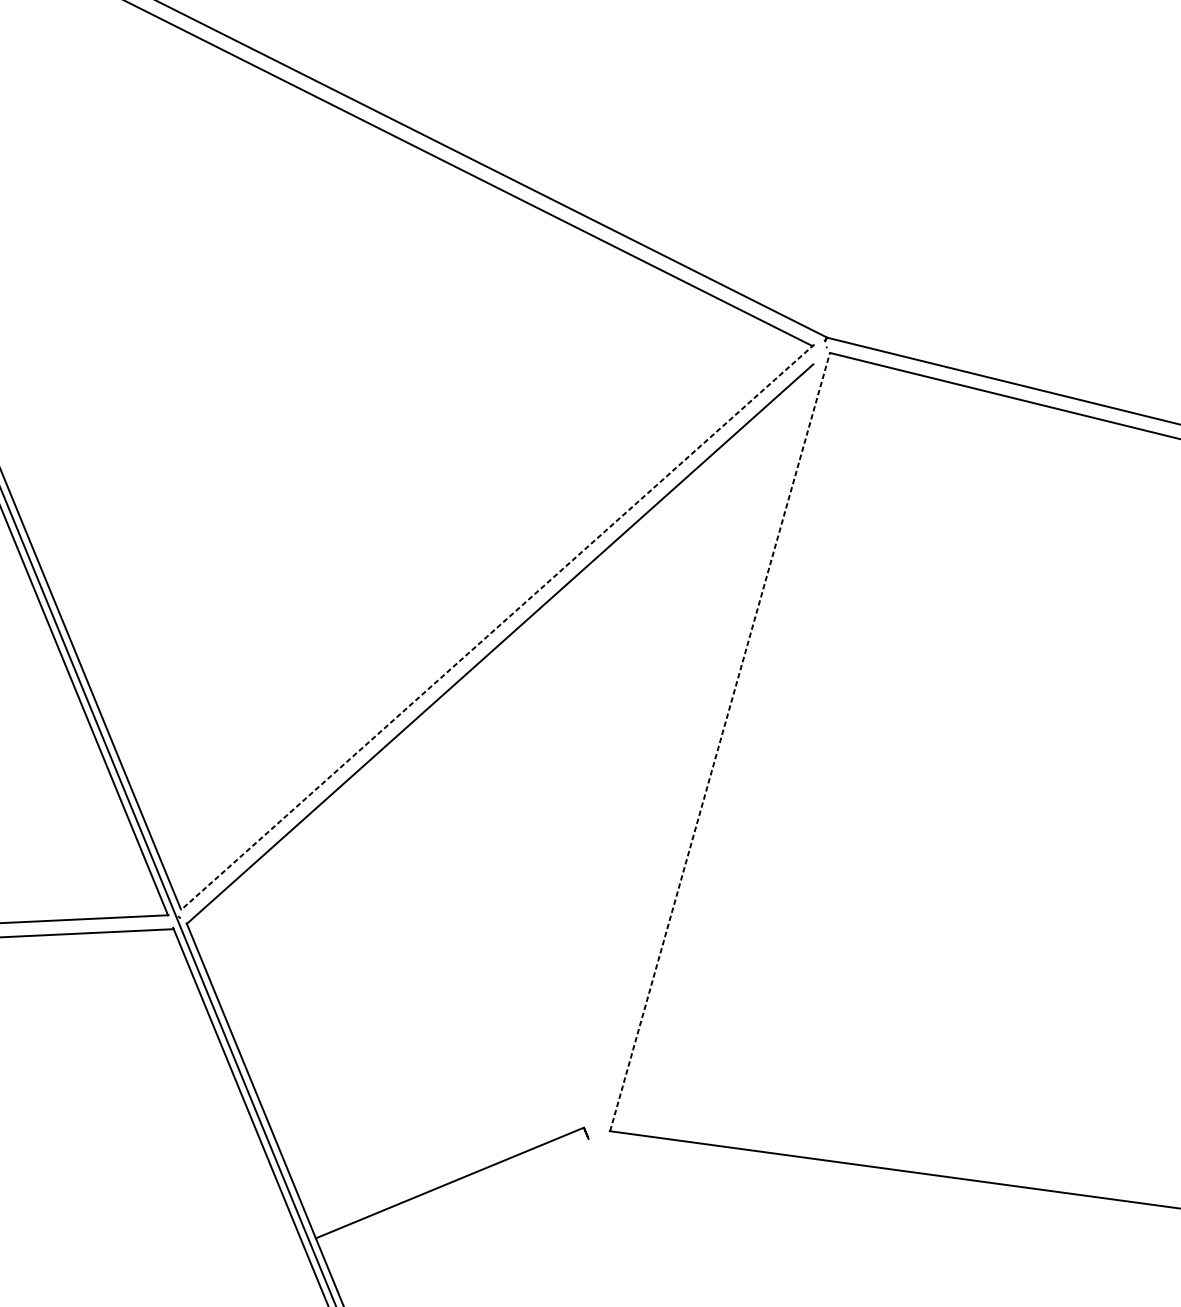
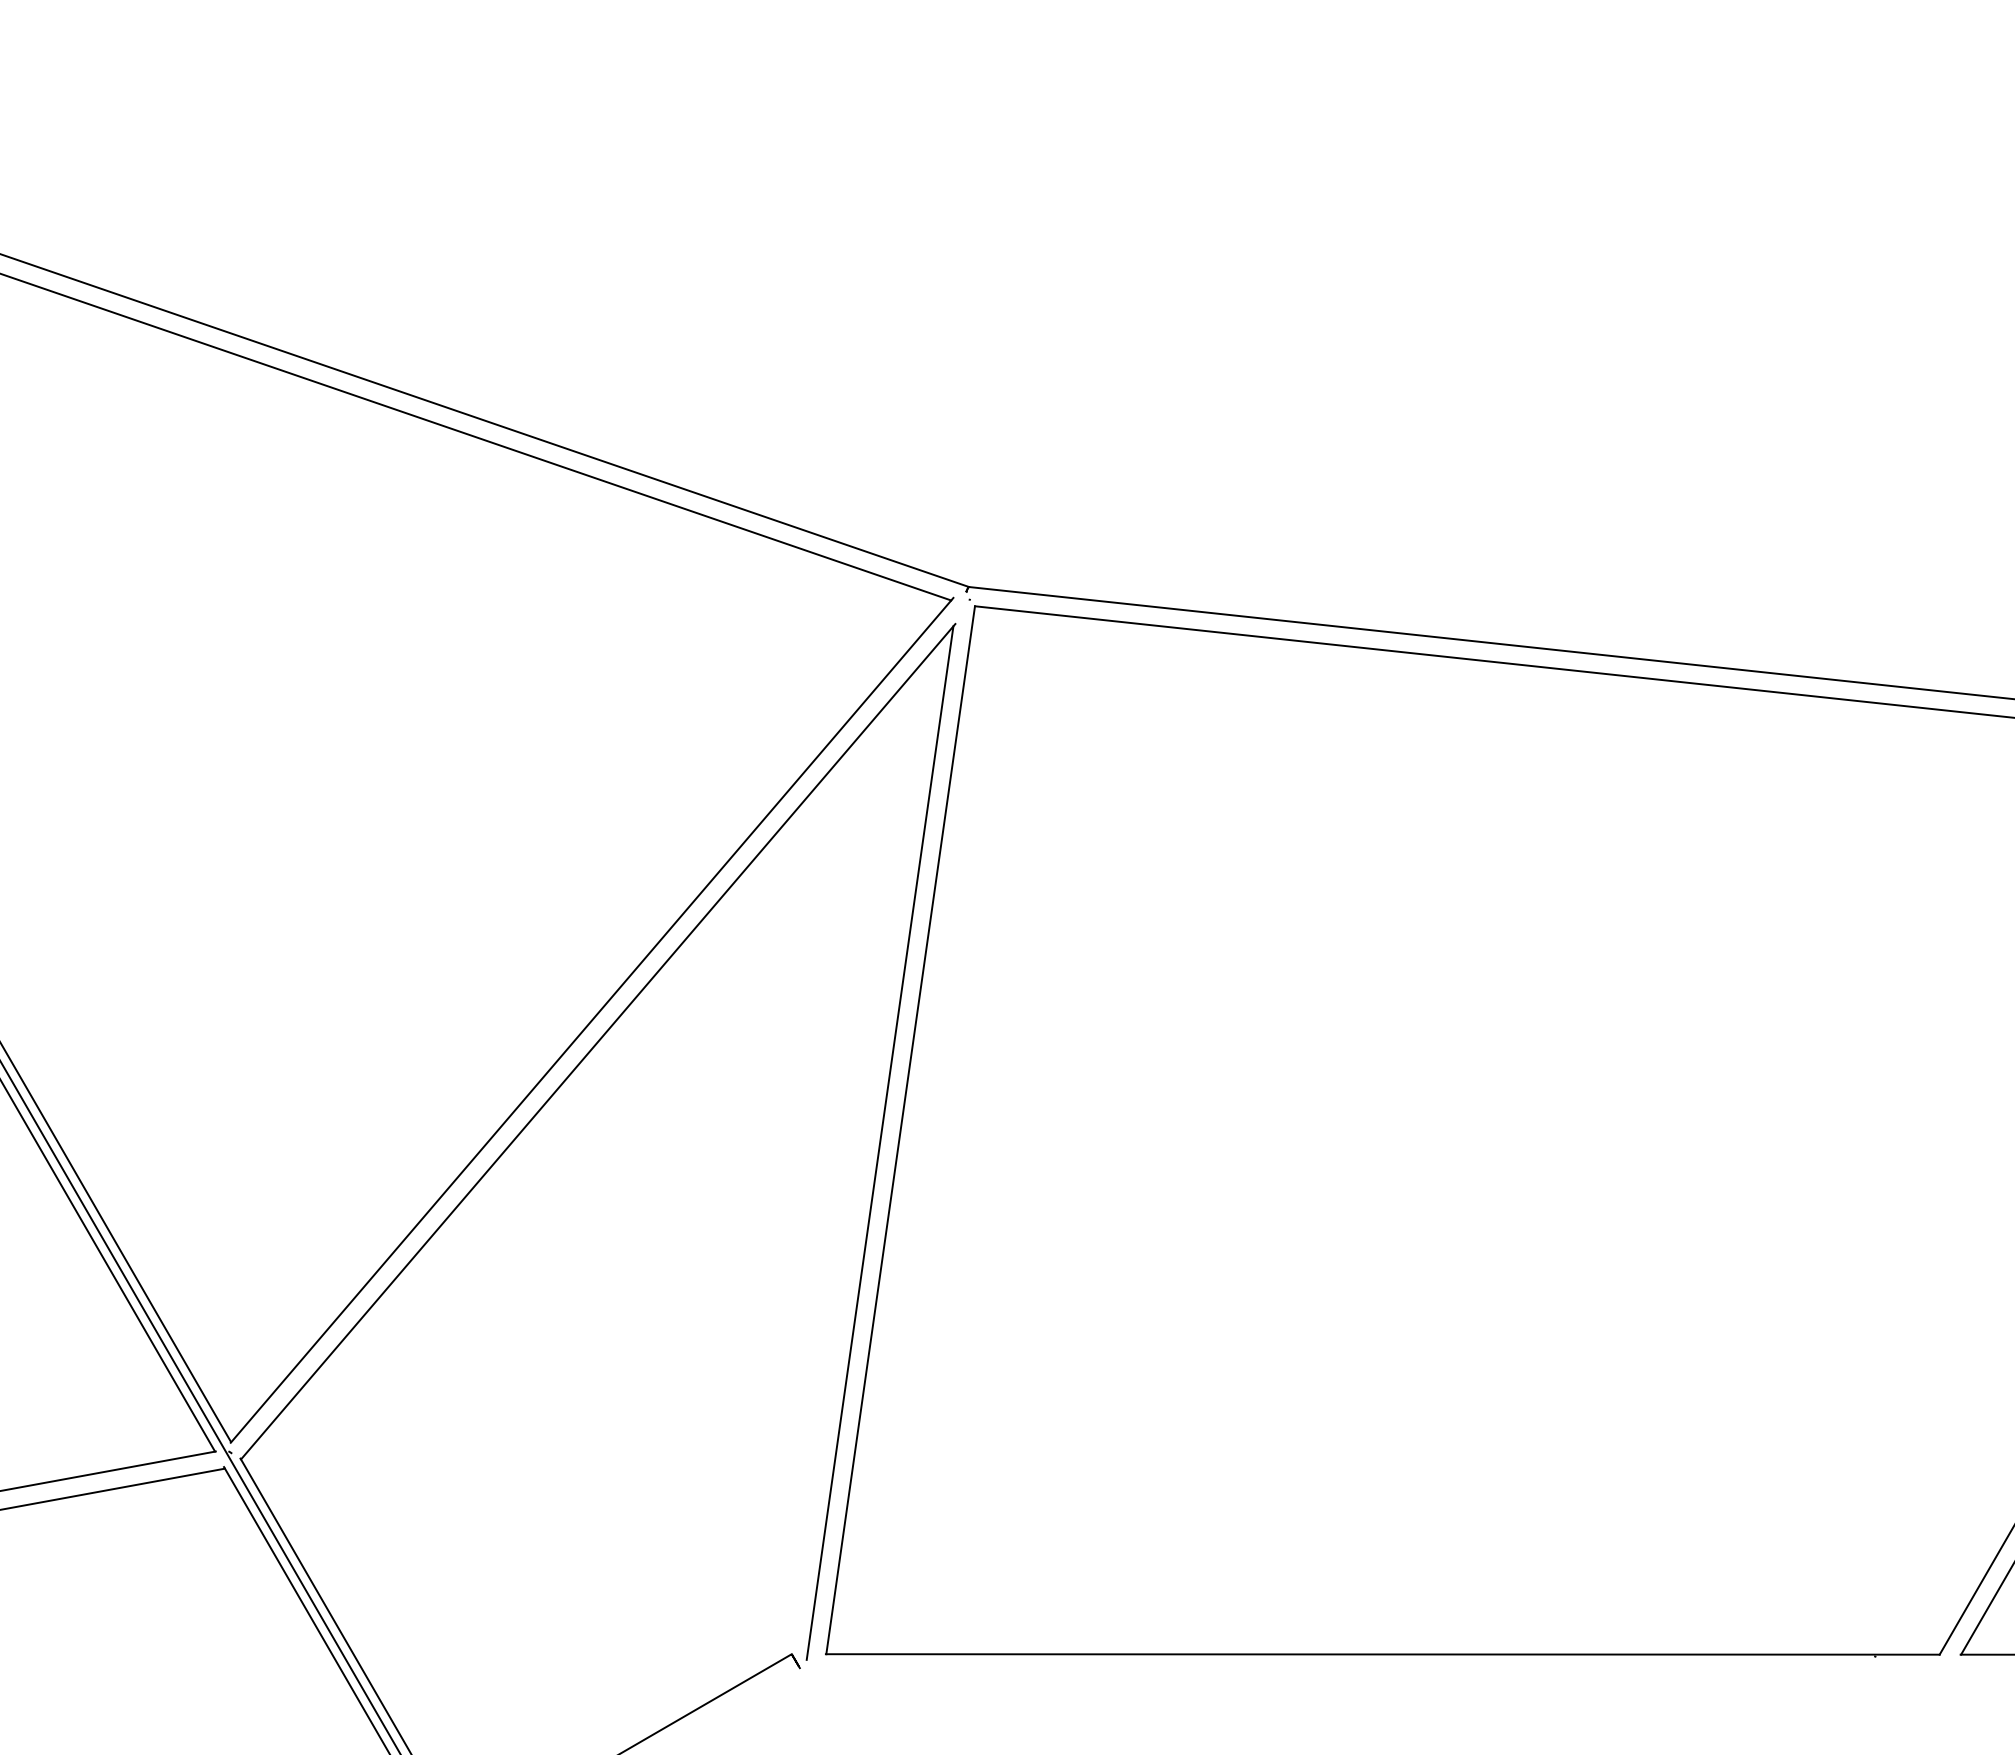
line: (497, 627) -> (592, 1020), dashed -> solid
line: (720, 741) -> (900, 1129), dashed -> solid
line: (702, 749) -> (879, 1142), added

